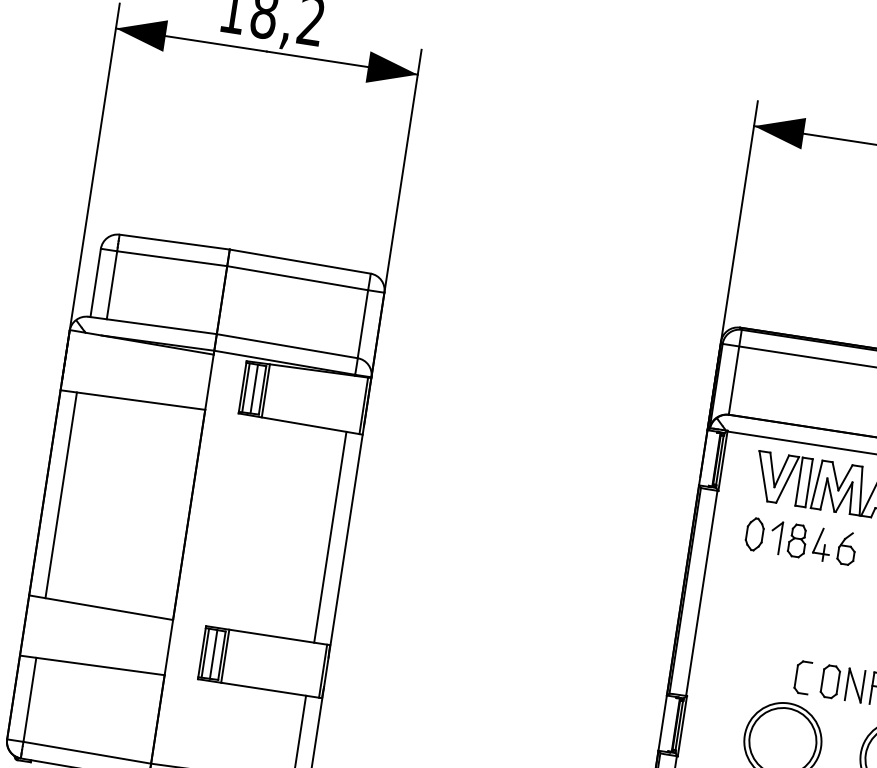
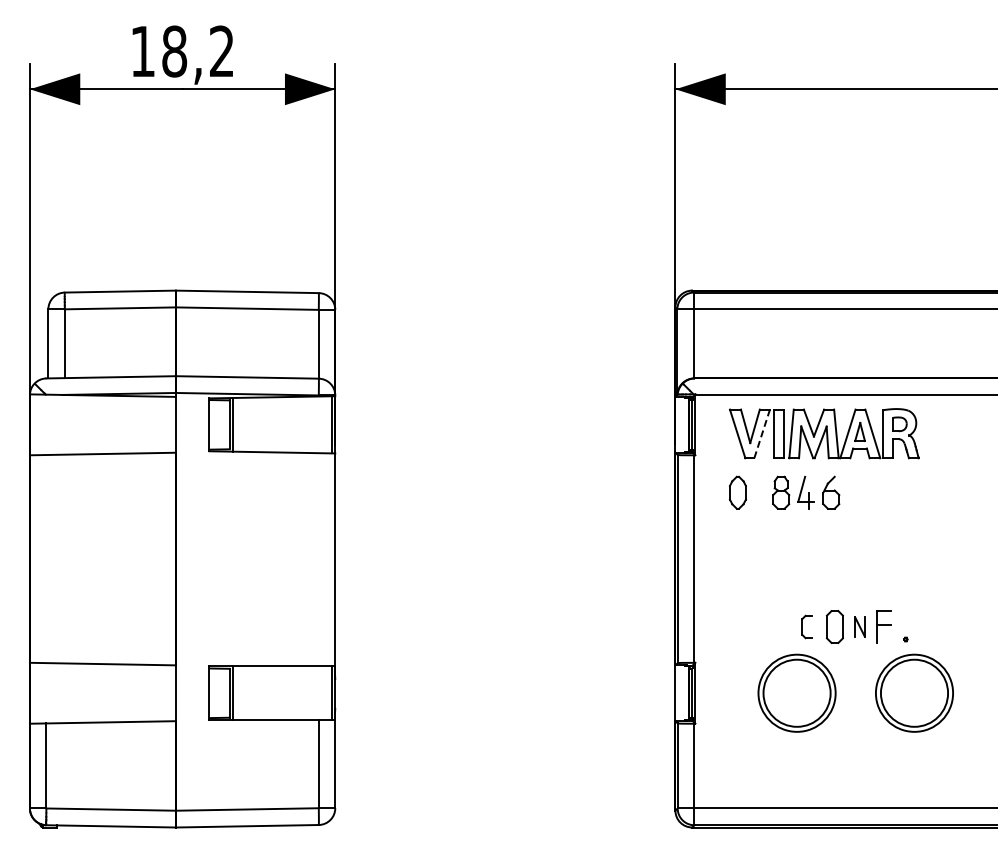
line: (245, 387) -> (212, 424), removed
line: (254, 388) -> (221, 424), removed
line: (788, 479) -> (762, 433), solid -> dashed
line: (61, 495) -> (46, 559), removed
line: (330, 536) -> (318, 559), removed
part: (776, 537) -> (759, 492), removed
line: (205, 653) -> (212, 693), removed
line: (214, 653) -> (221, 692), removed
part: (802, 676) -> (806, 626), size x0.7
part: (854, 684) -> (859, 626), size x0.6

